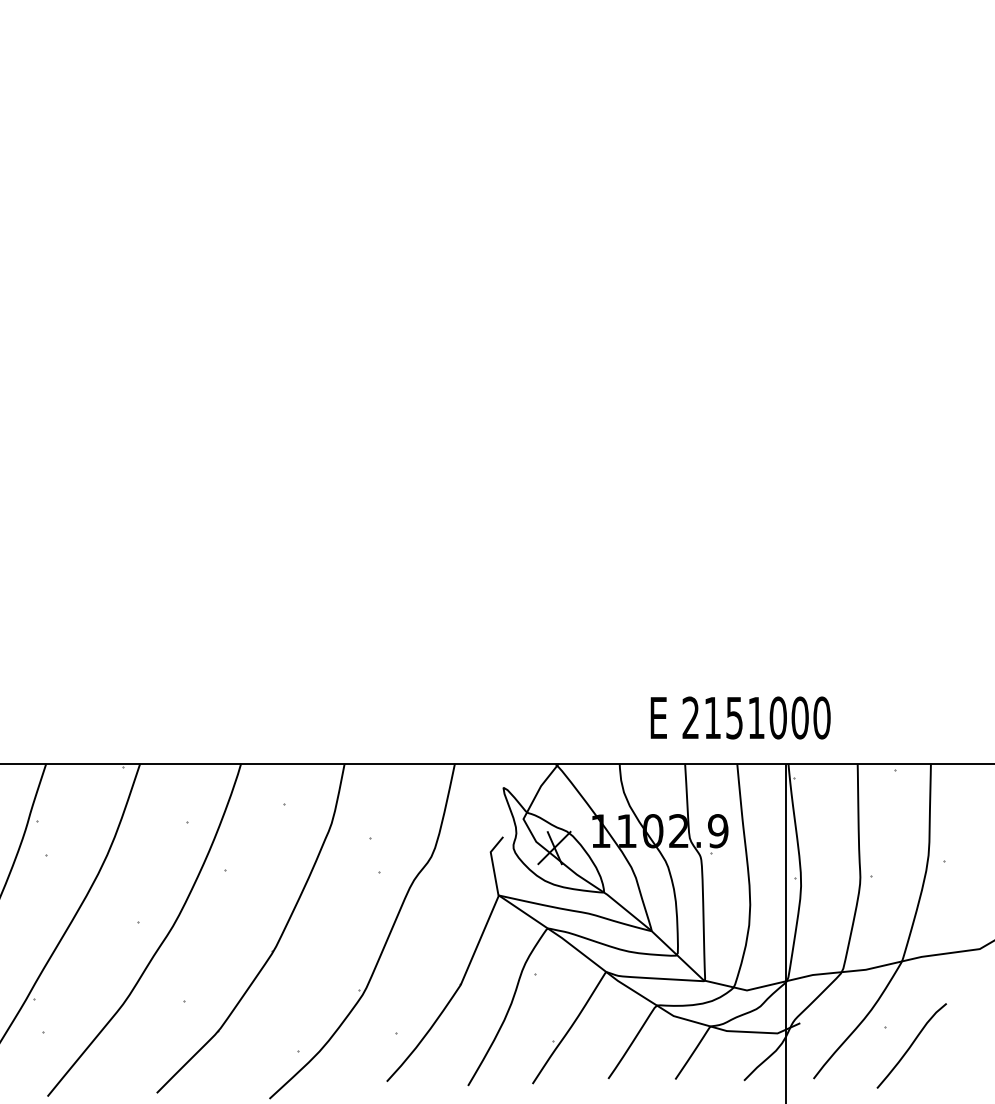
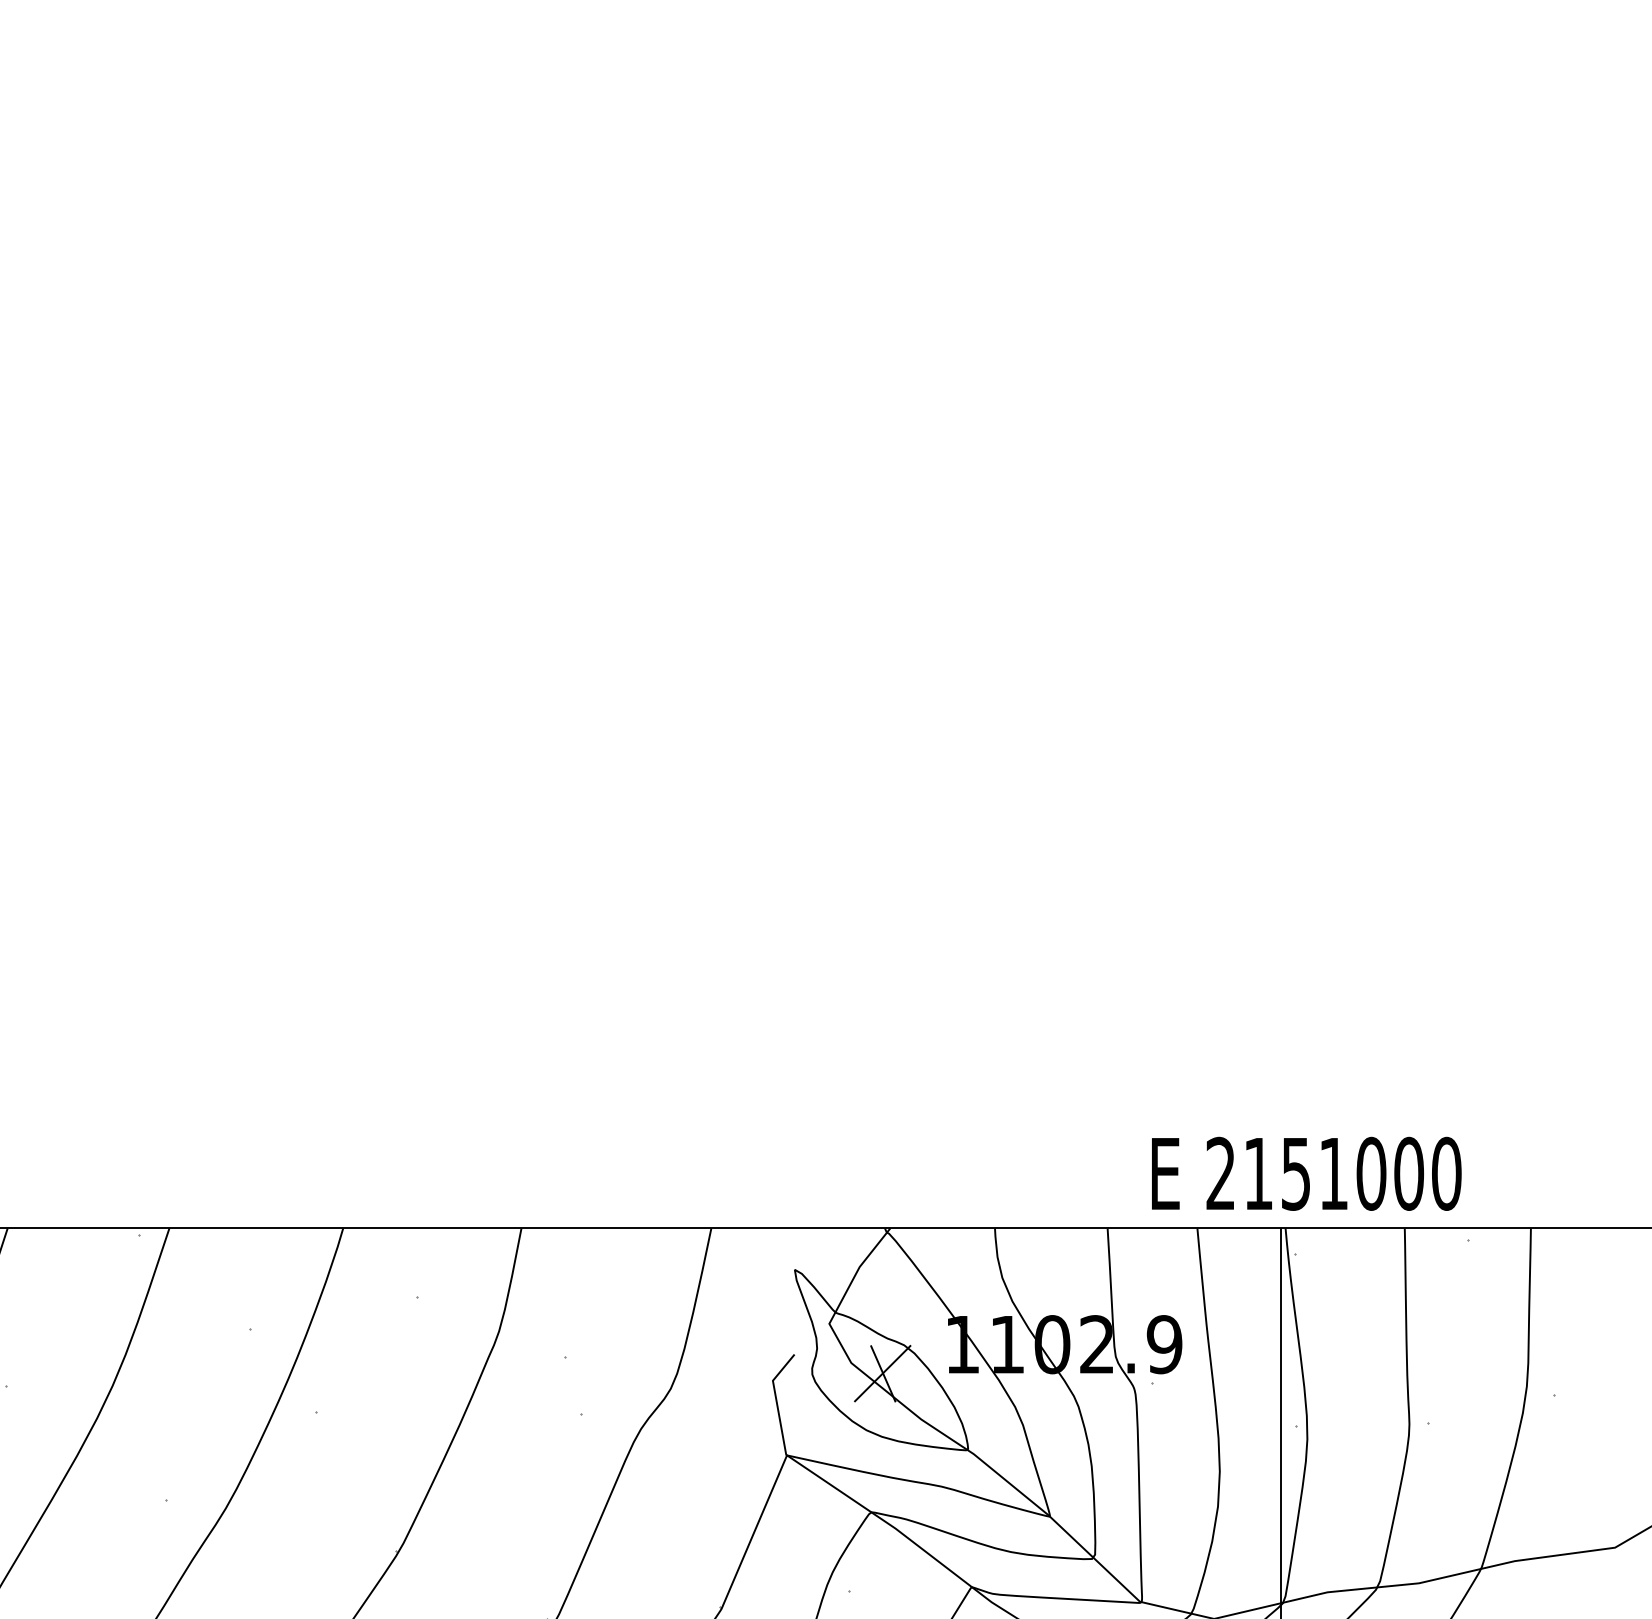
text: (740, 717) -> (1306, 1173), moved

